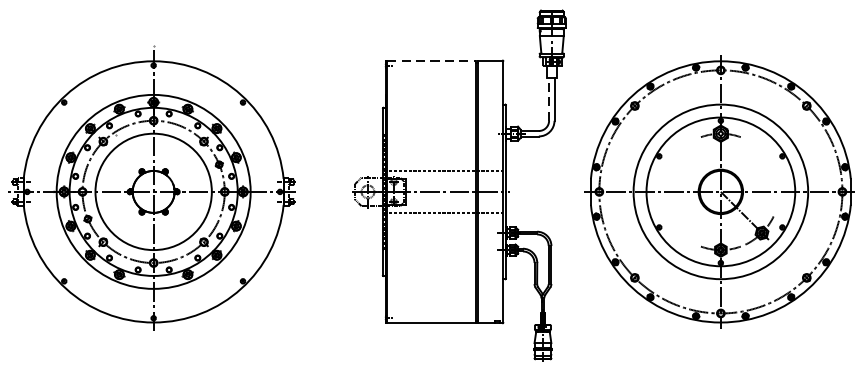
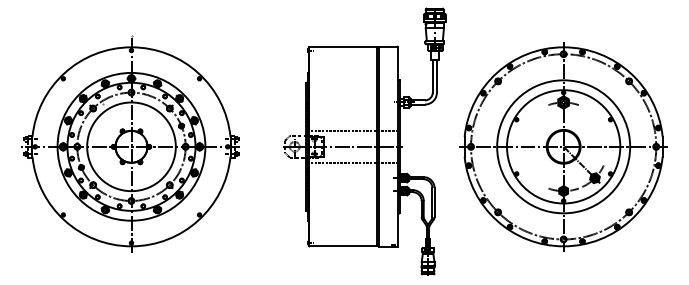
line: (431, 61) -> (343, 47), dashed -> solid
line: (548, 98) -> (432, 75), dashed -> solid

